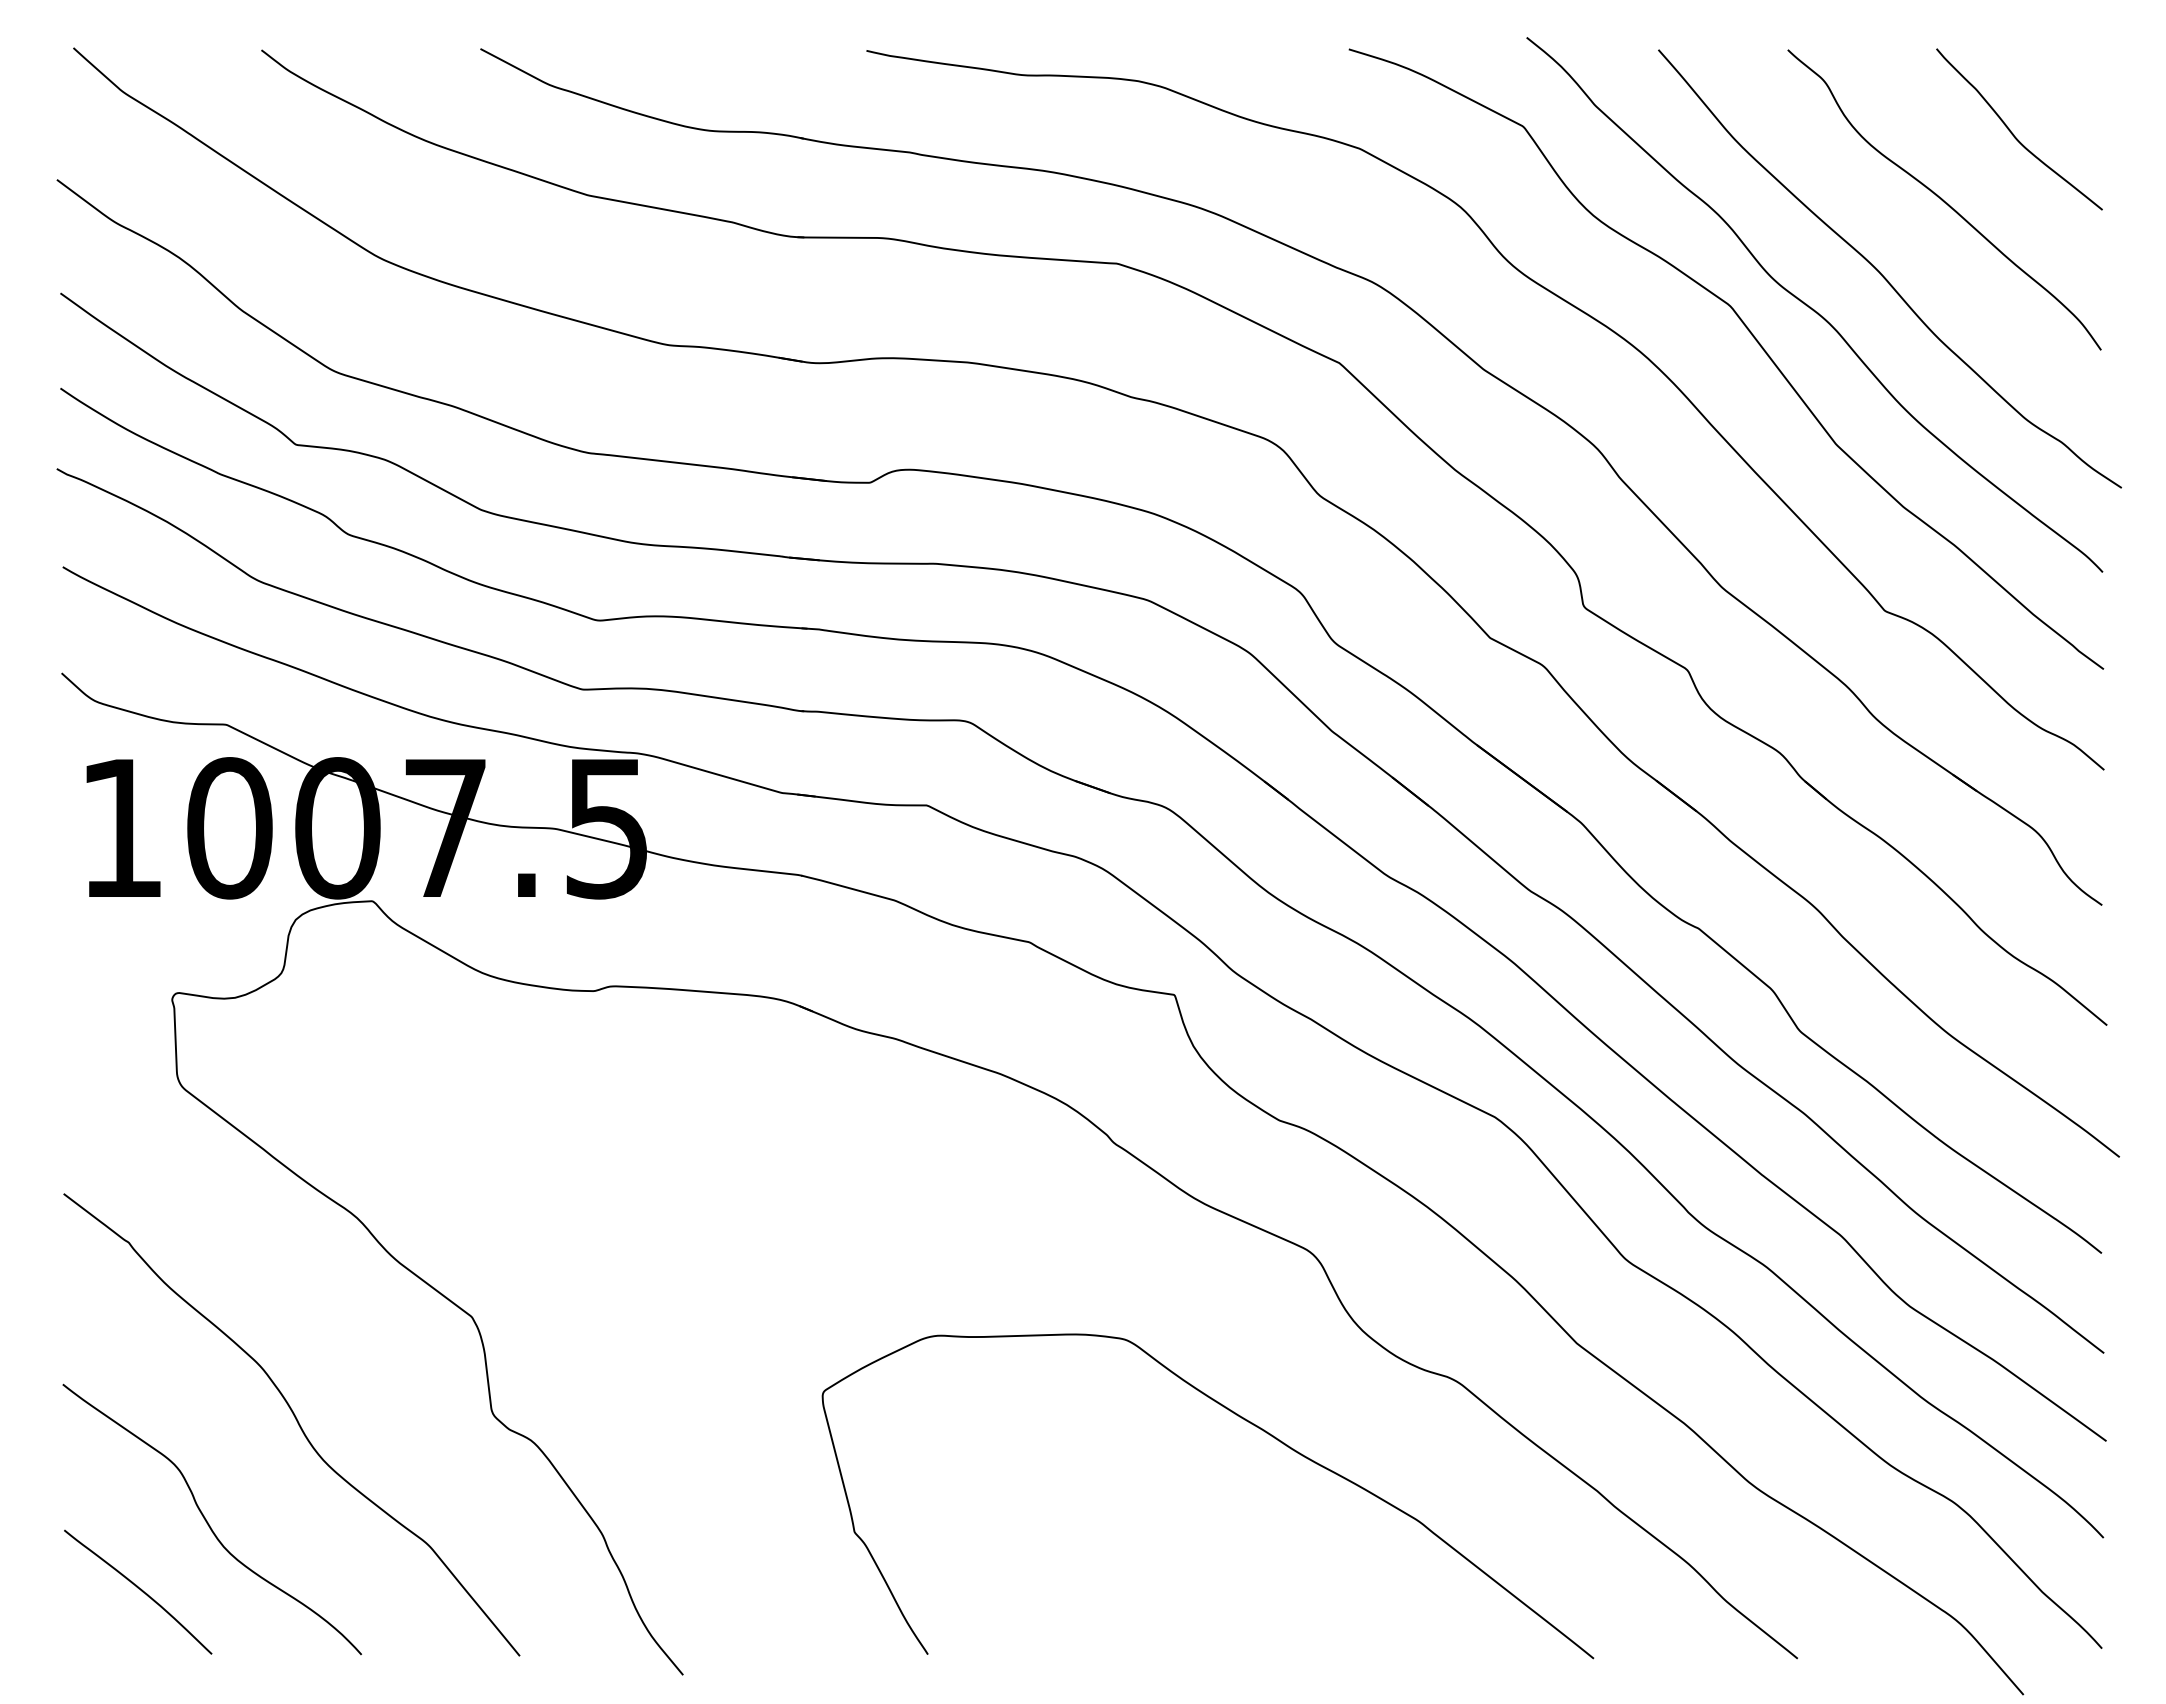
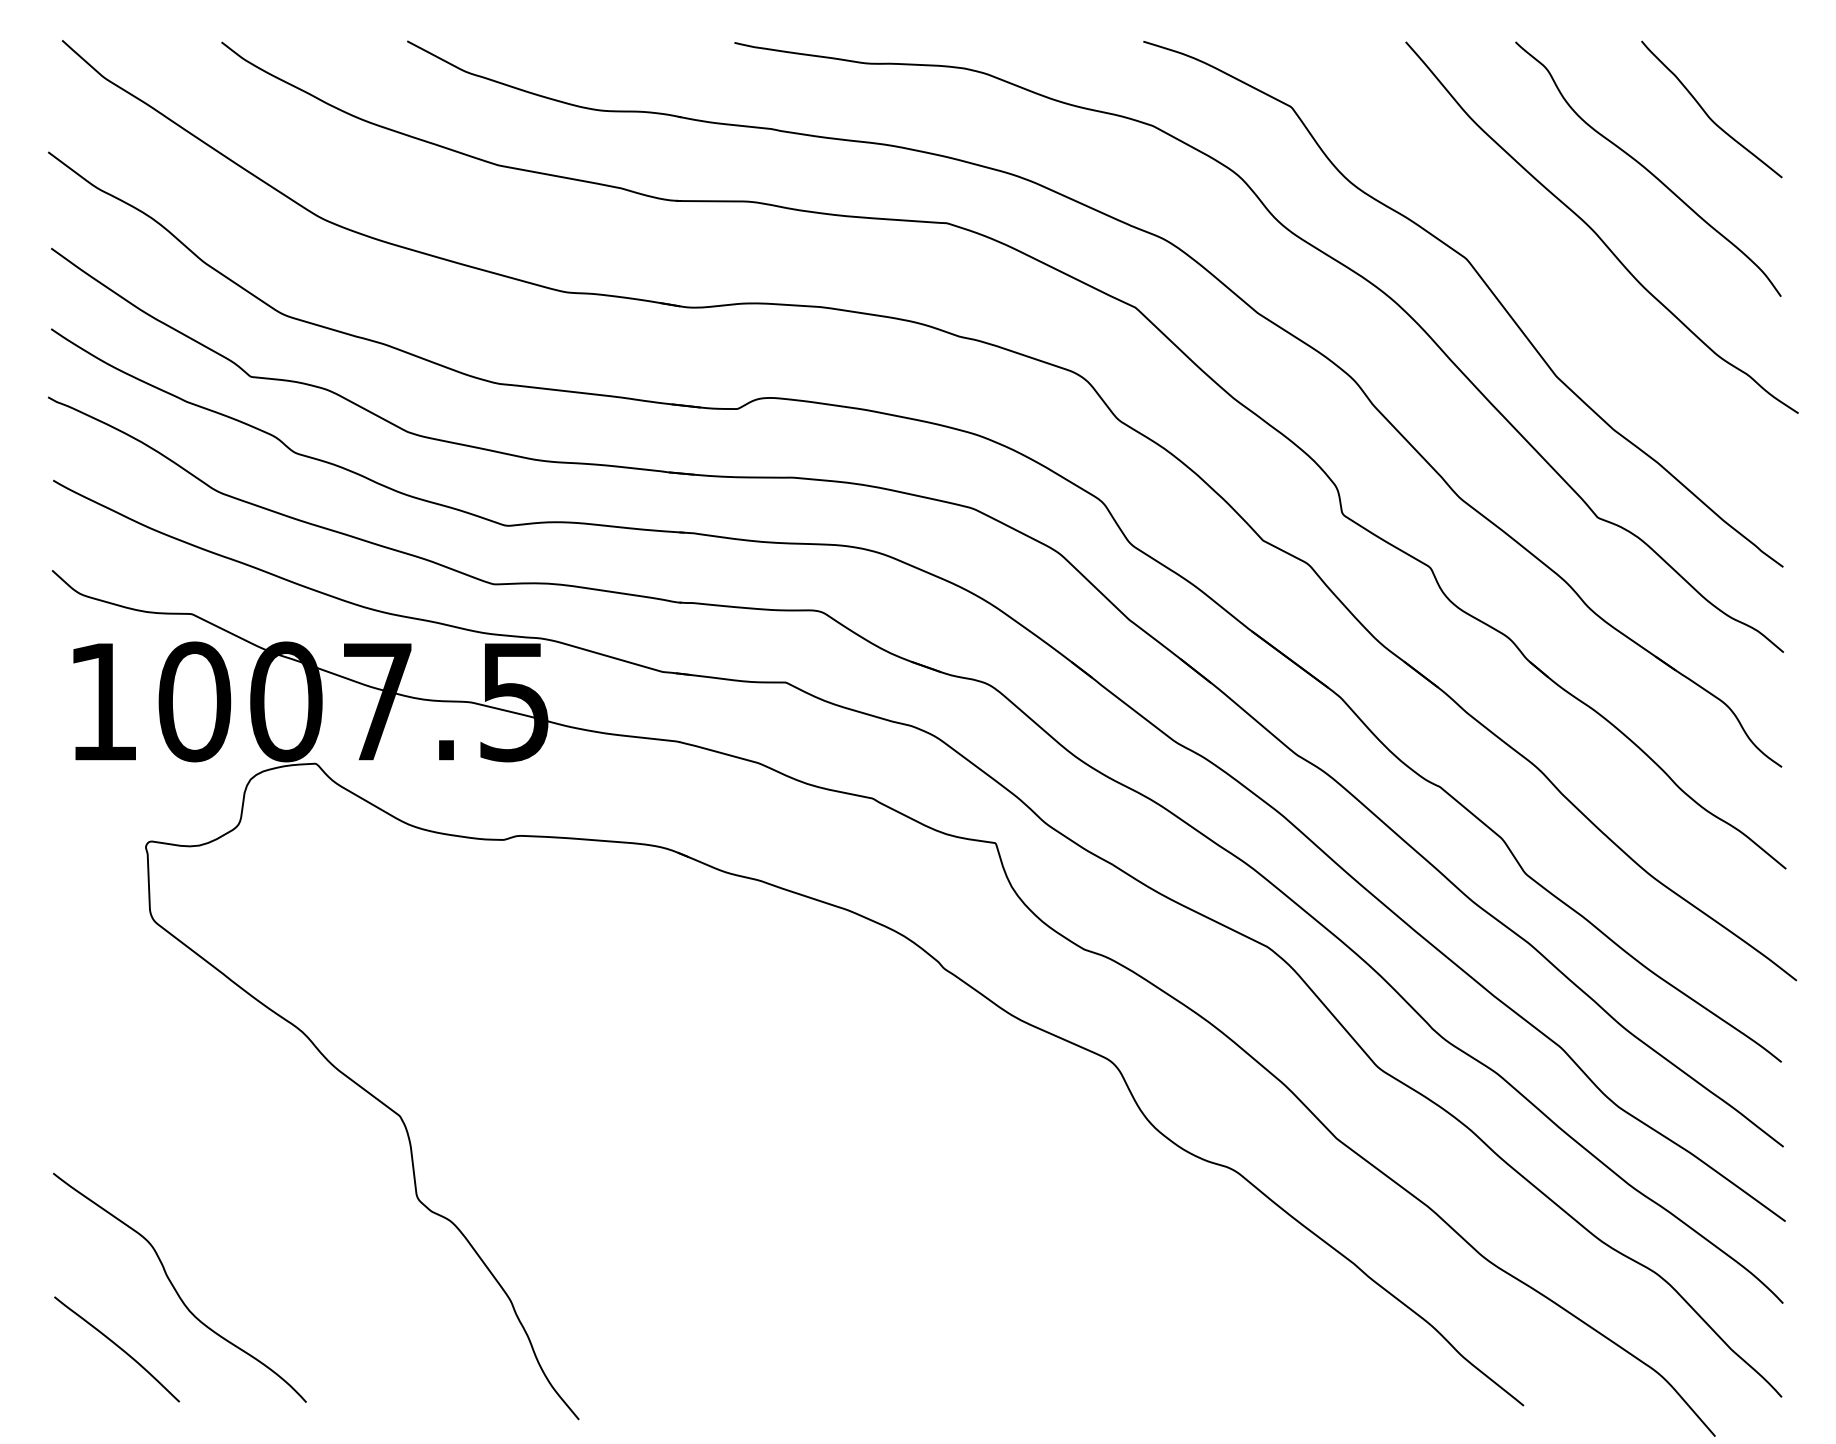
curve: (1813, 308) -> (1537, 261), removed
curve: (296, 1421) -> (251, 1204), removed
curve: (1249, 1423) -> (1059, 1206), removed

